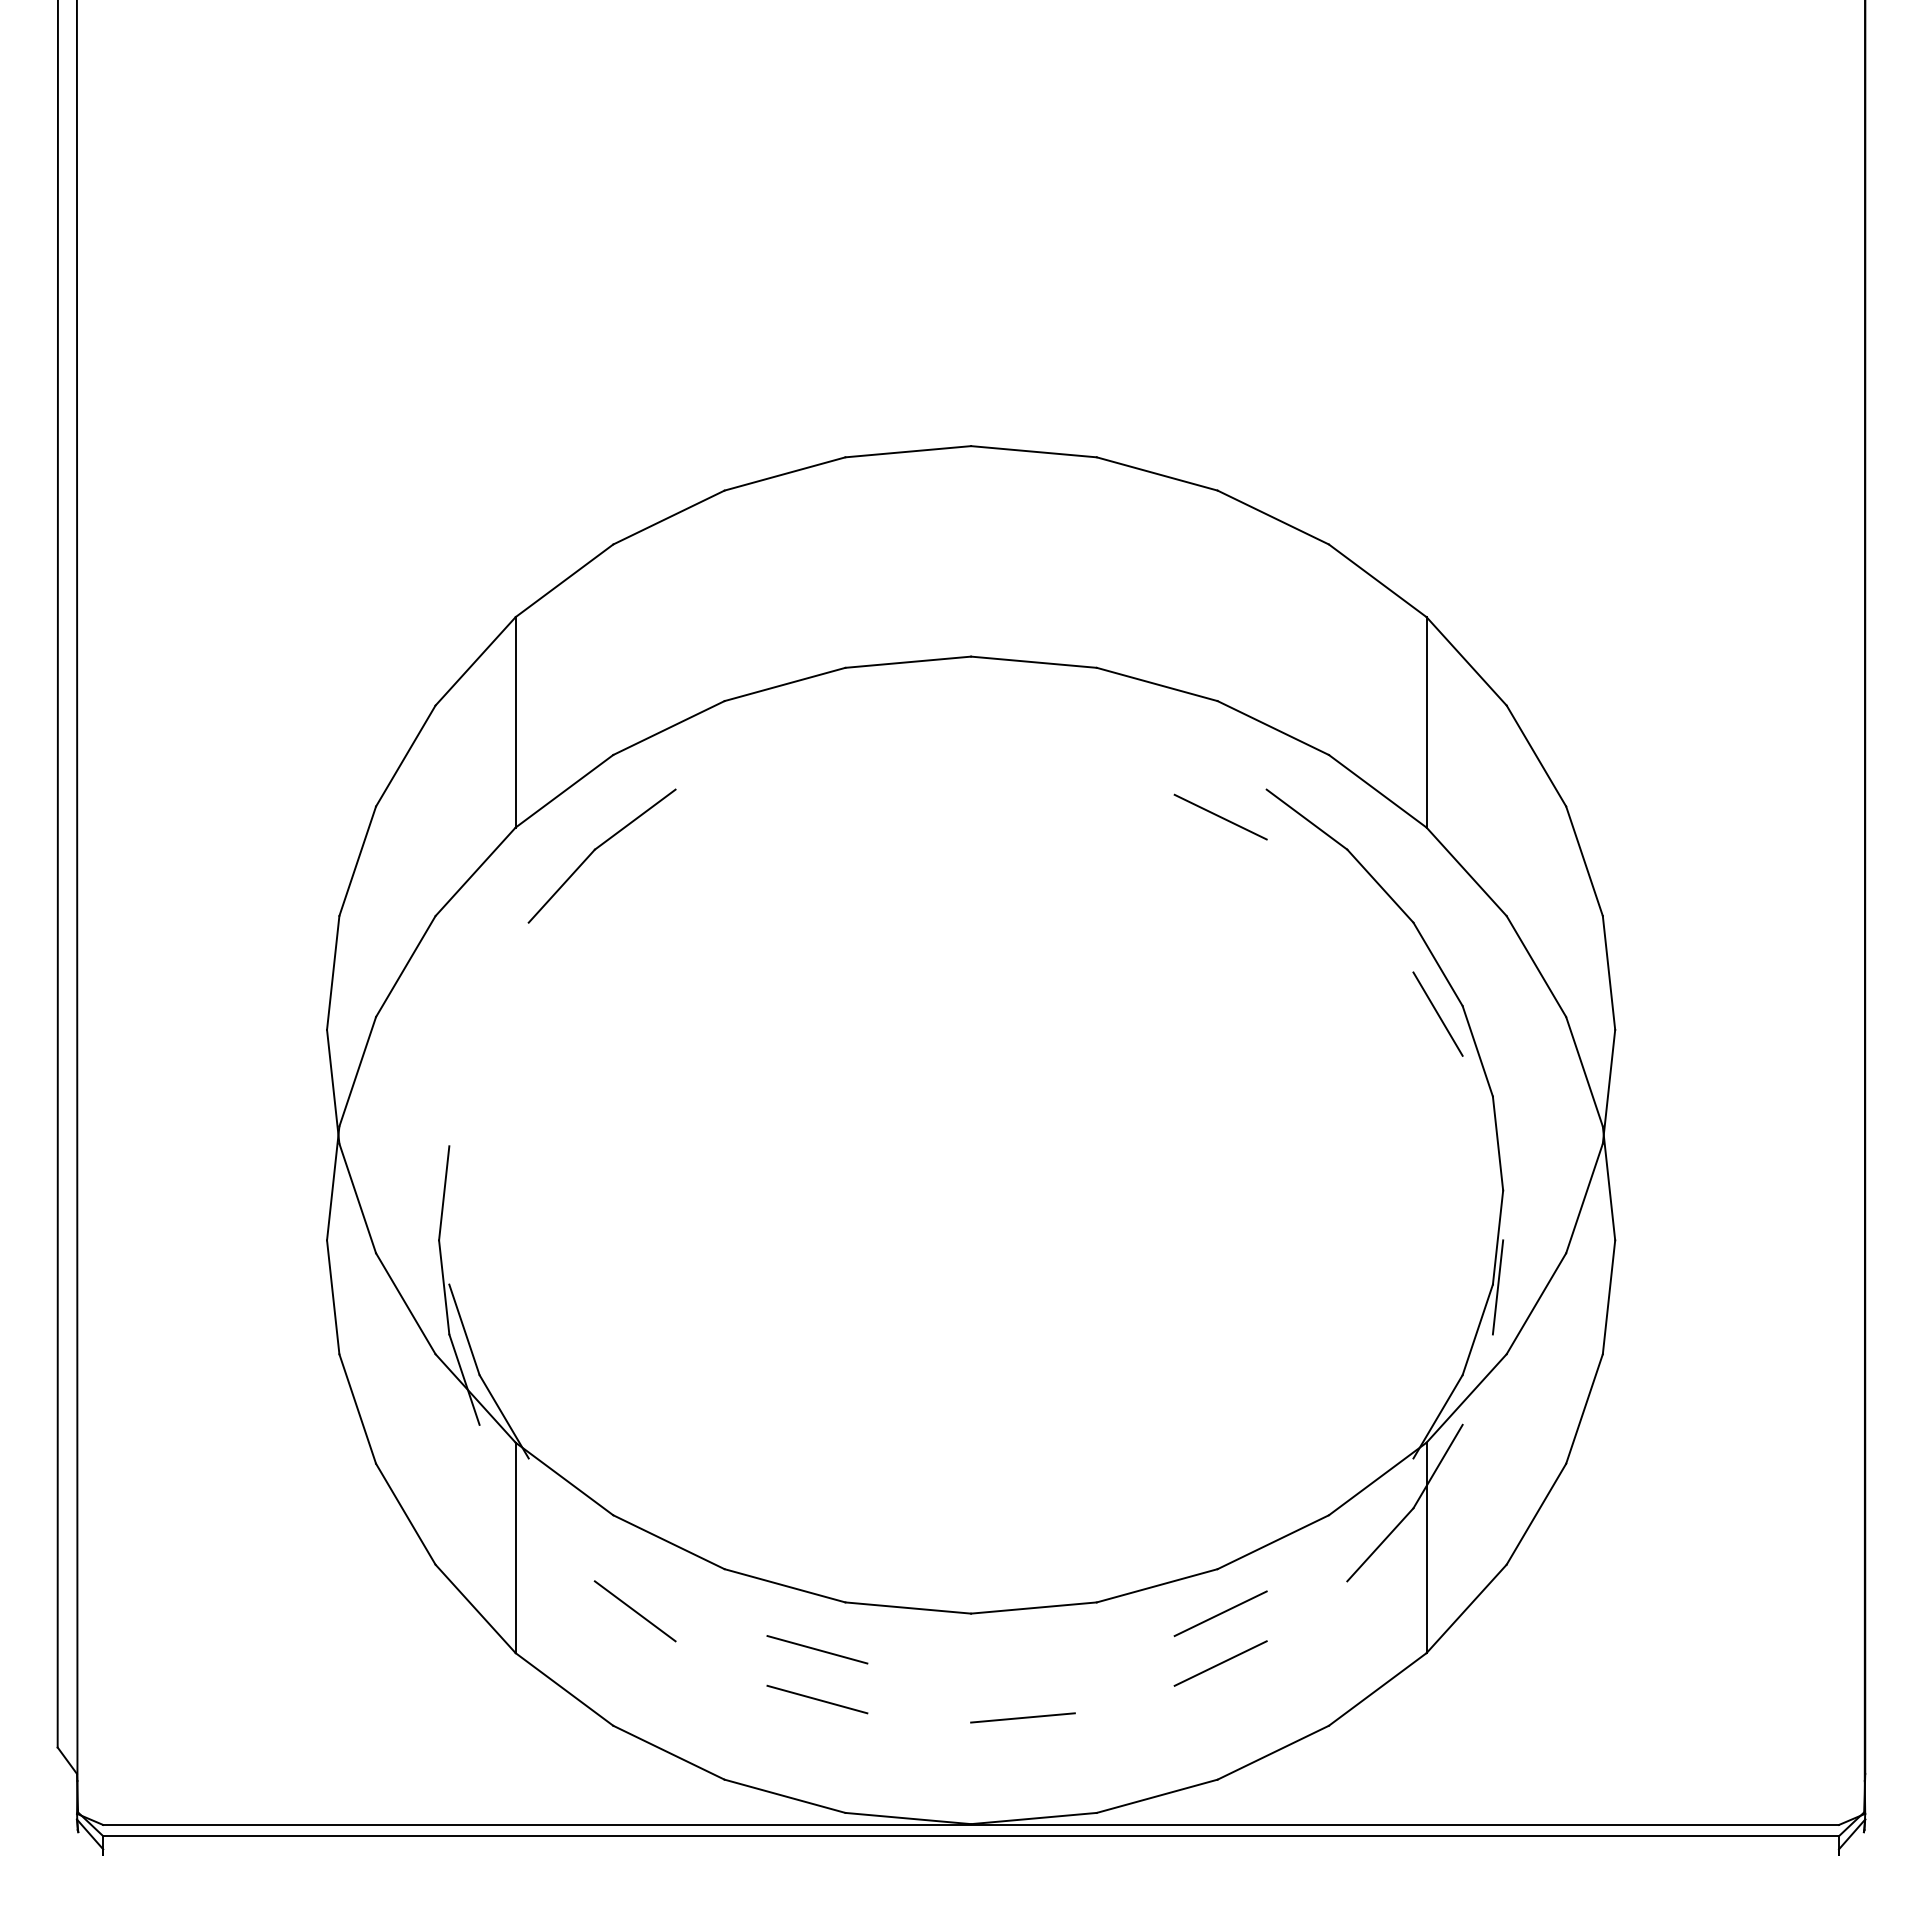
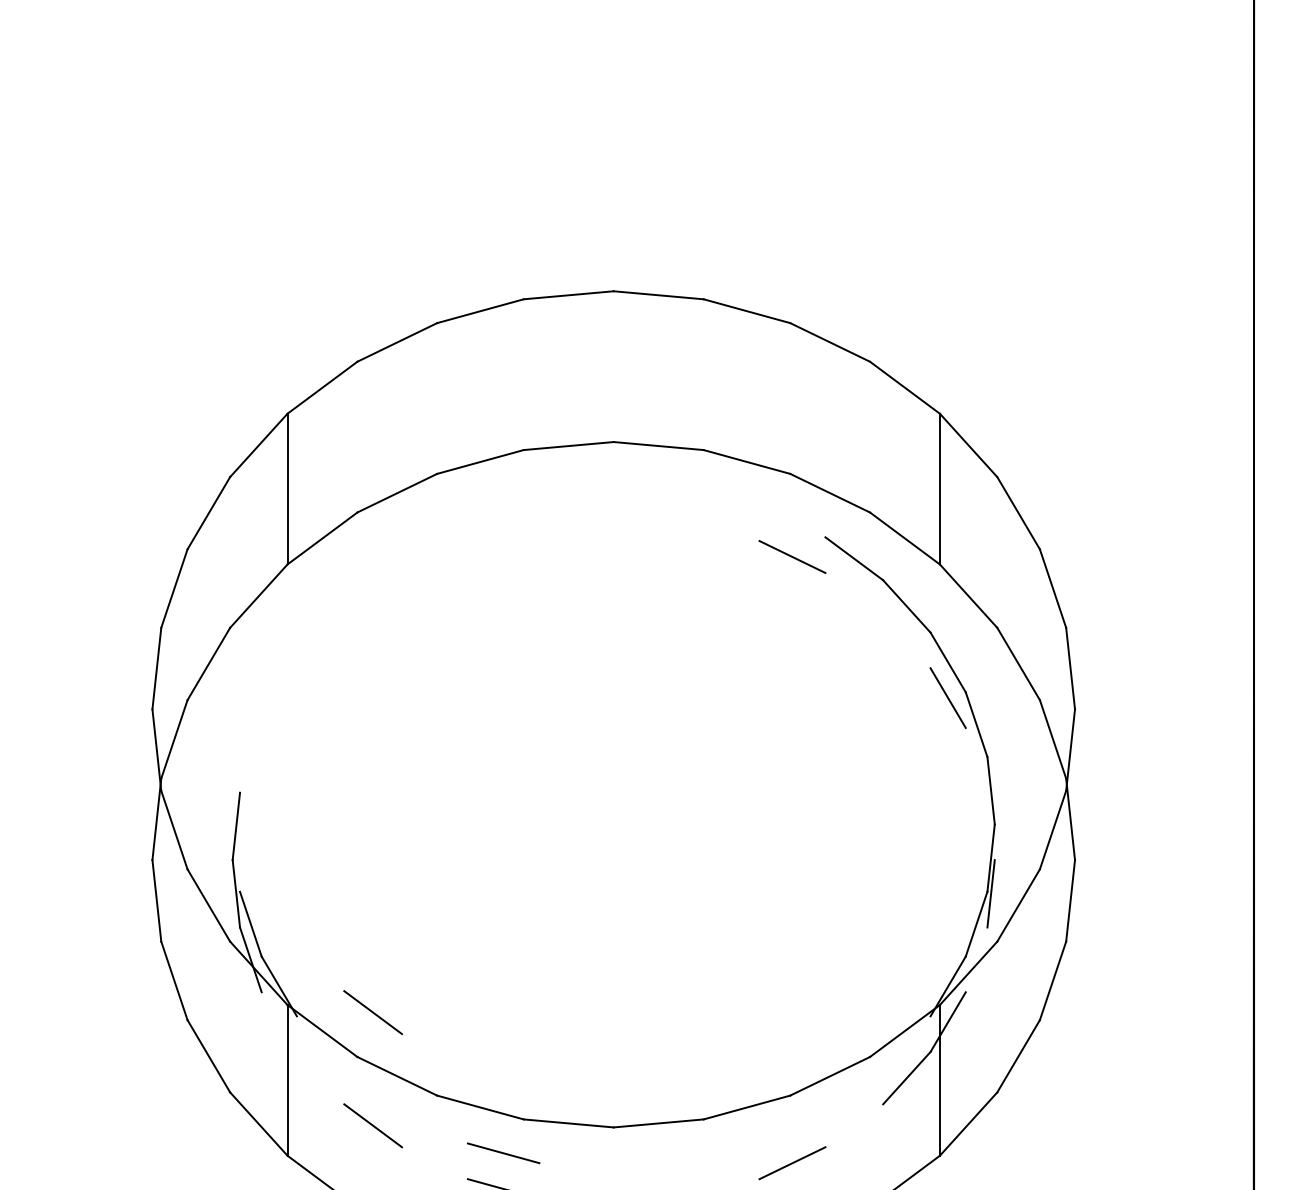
part: (598, 848) -> (346, 579), removed
line: (634, 1453) -> (372, 1012), added
line: (1220, 1613) -> (792, 1127), removed

